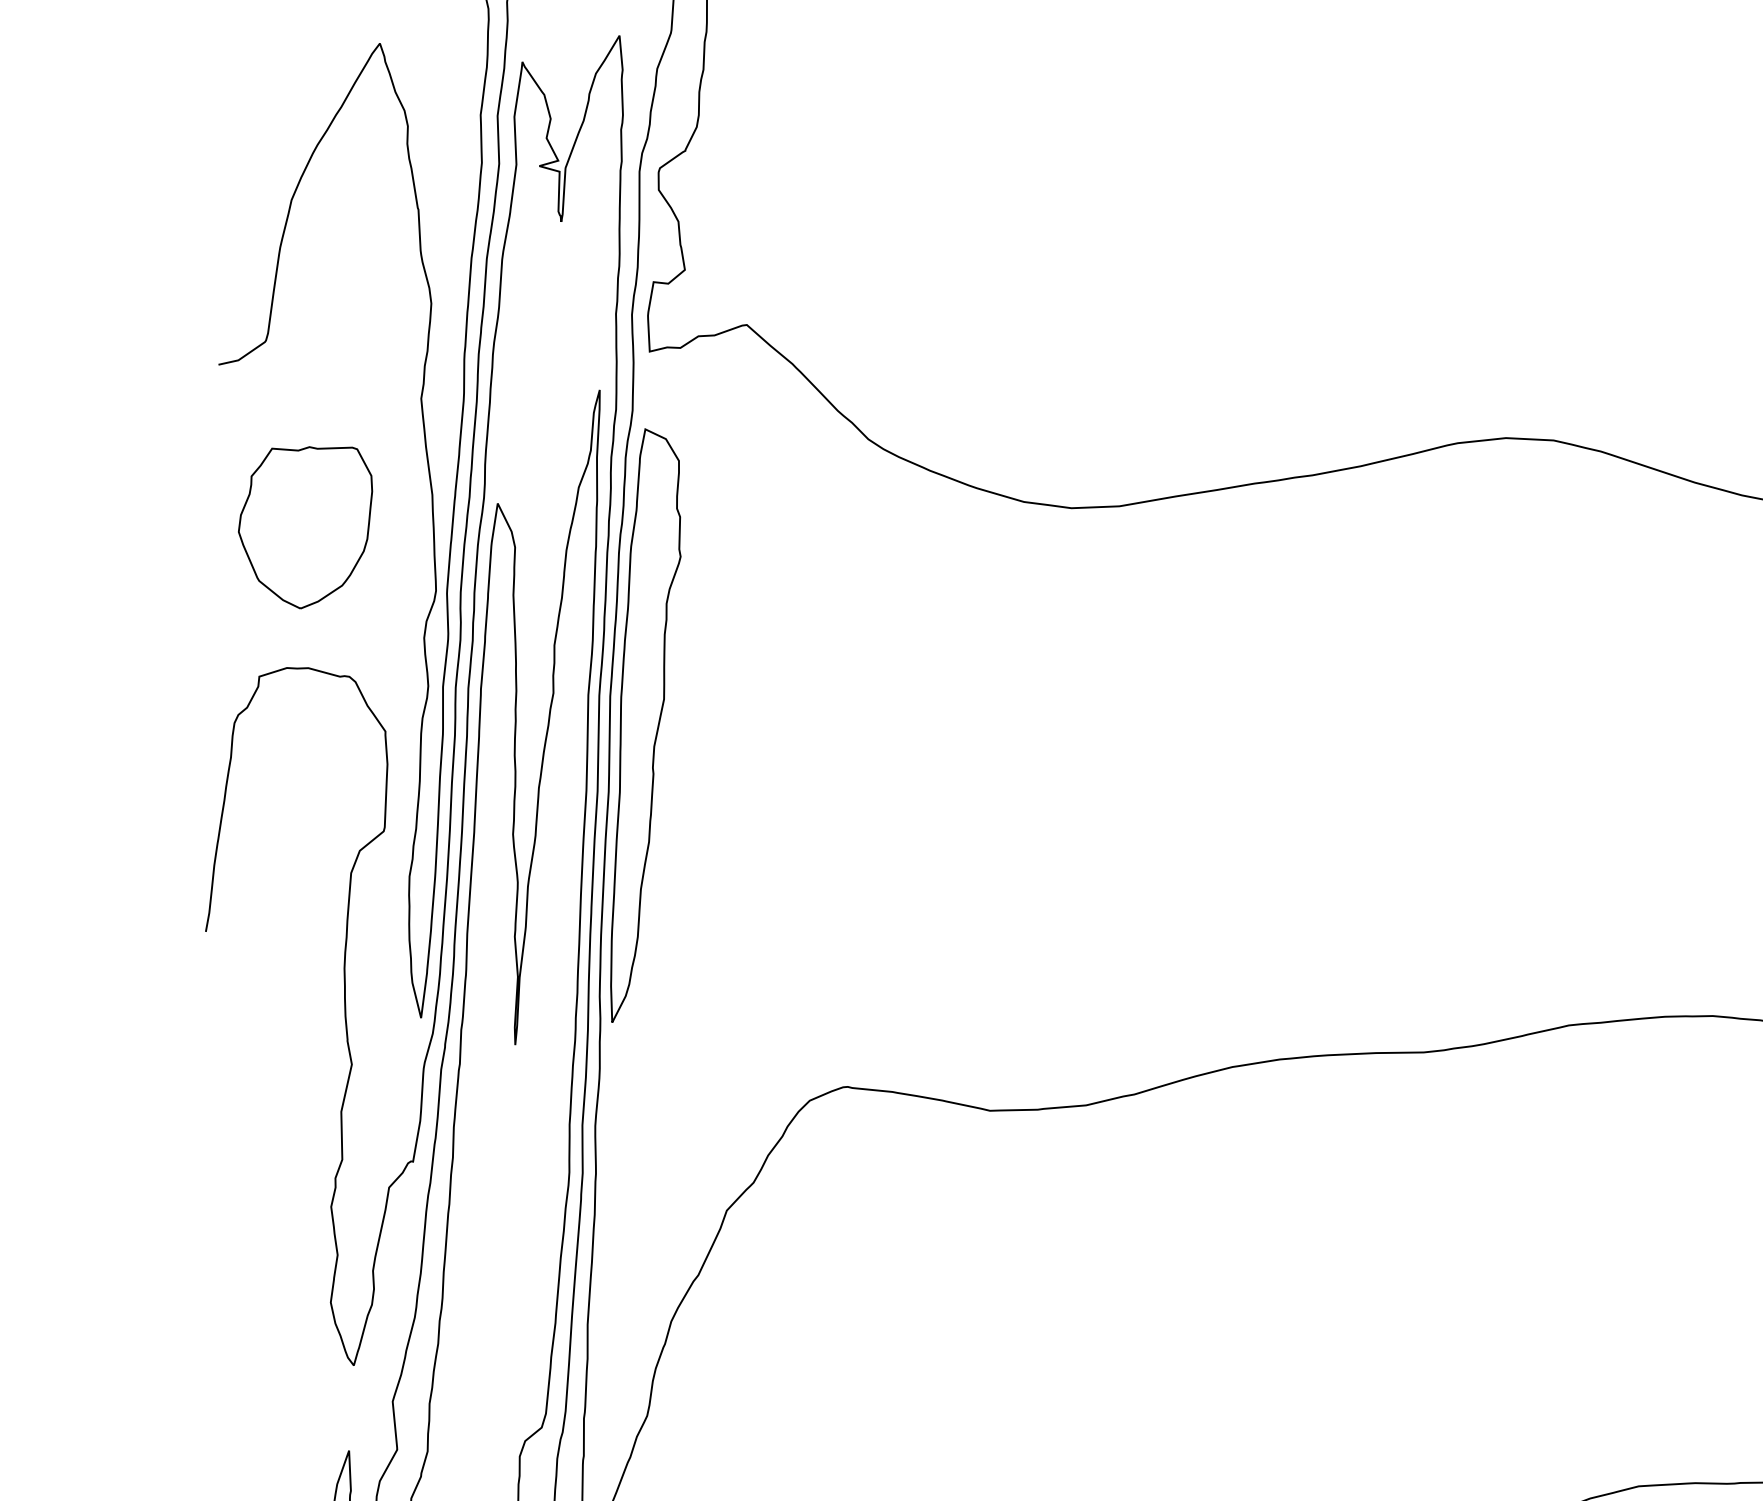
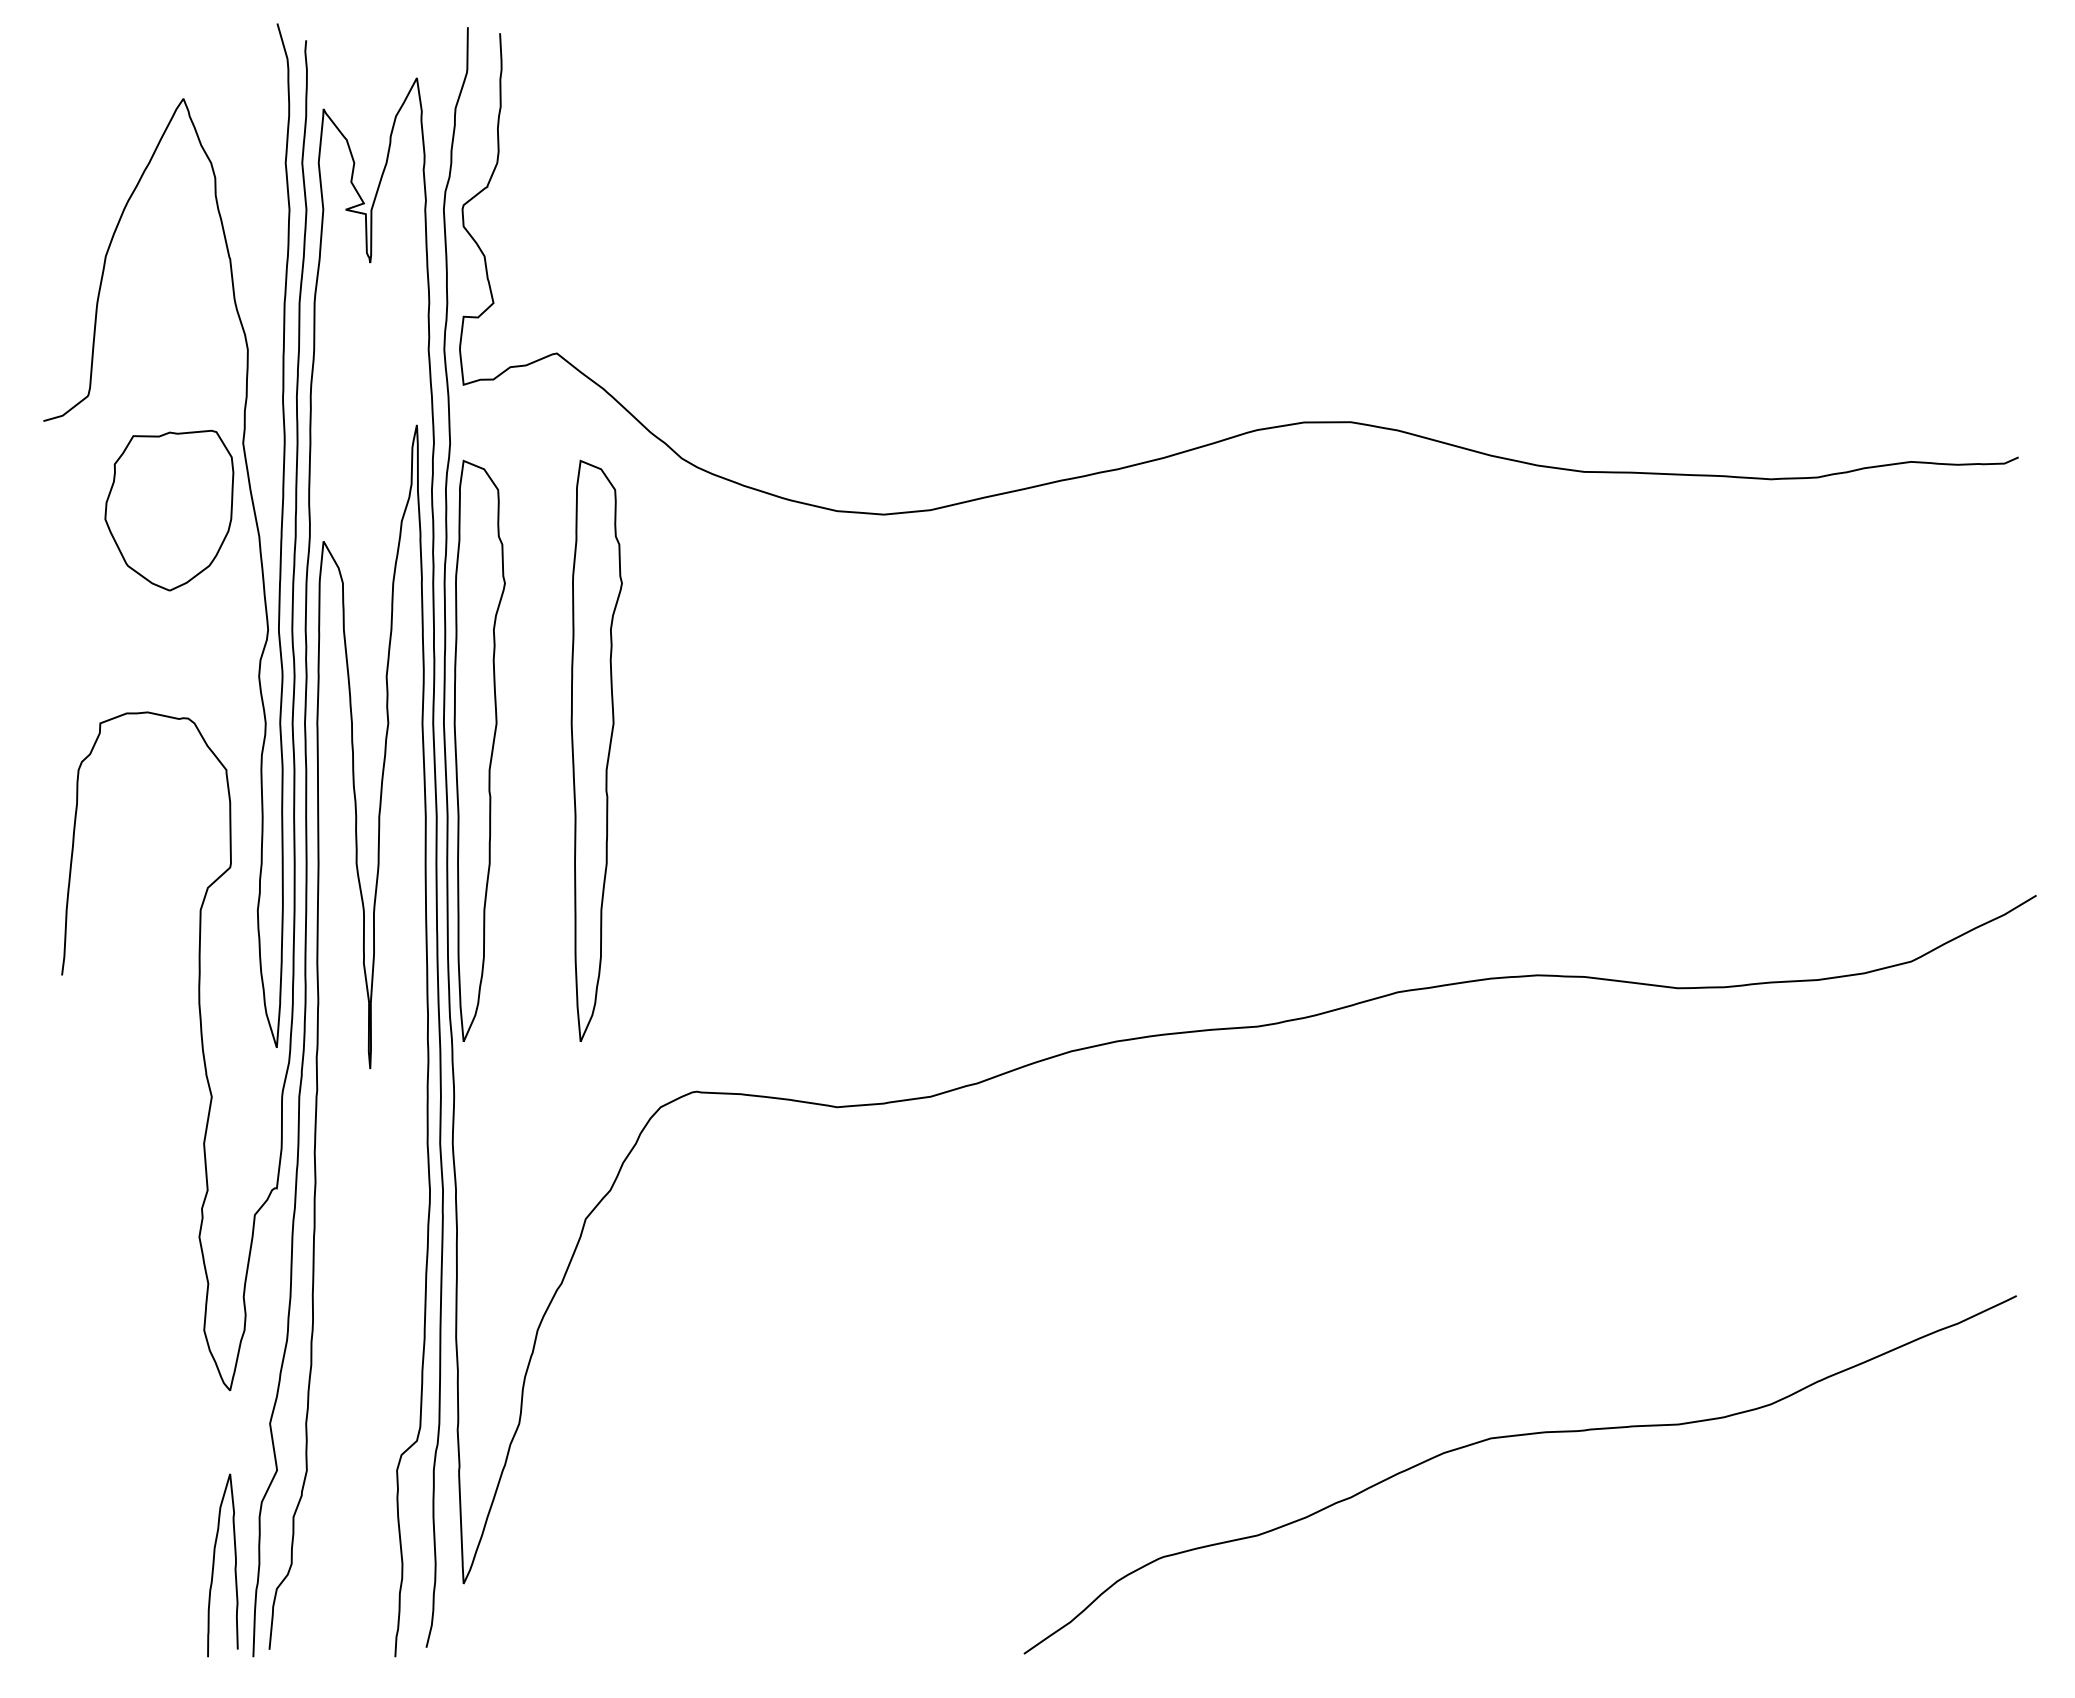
part: (304, 526) -> (169, 510), moved
part: (764, 732) -> (596, 750), added

